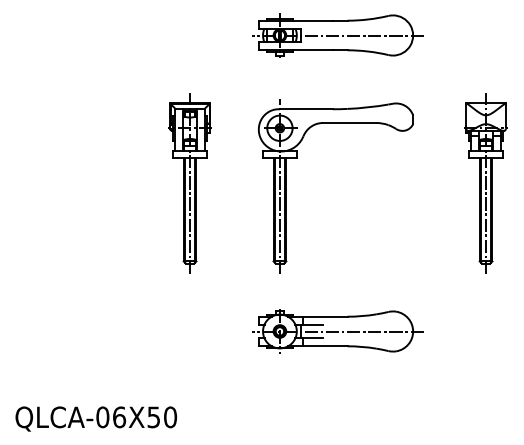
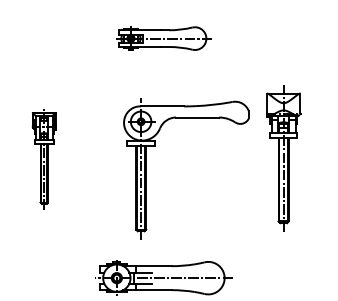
part: (337, 35) -> (163, 38), size x0.7
part: (297, 158) -> (155, 146), moved
part: (189, 183) -> (43, 158), size x0.7

